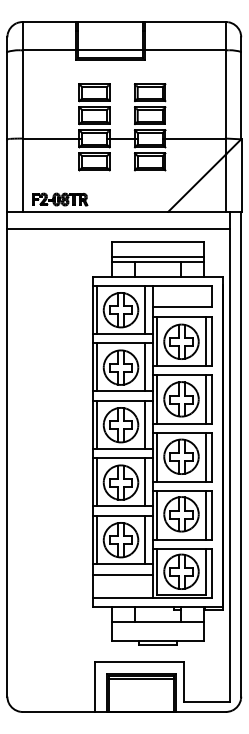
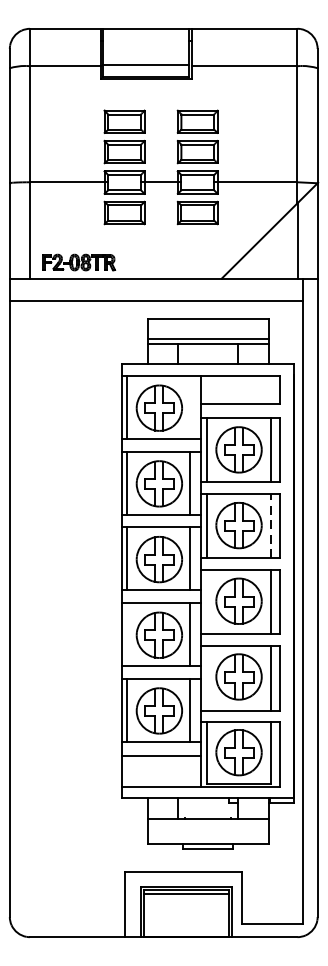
line: (144, 309) -> (190, 407), removed
line: (205, 399) -> (270, 525), solid -> dashed
line: (157, 457) -> (207, 602), removed
line: (96, 482) -> (127, 635), removed
line: (157, 515) -> (207, 678), removed

